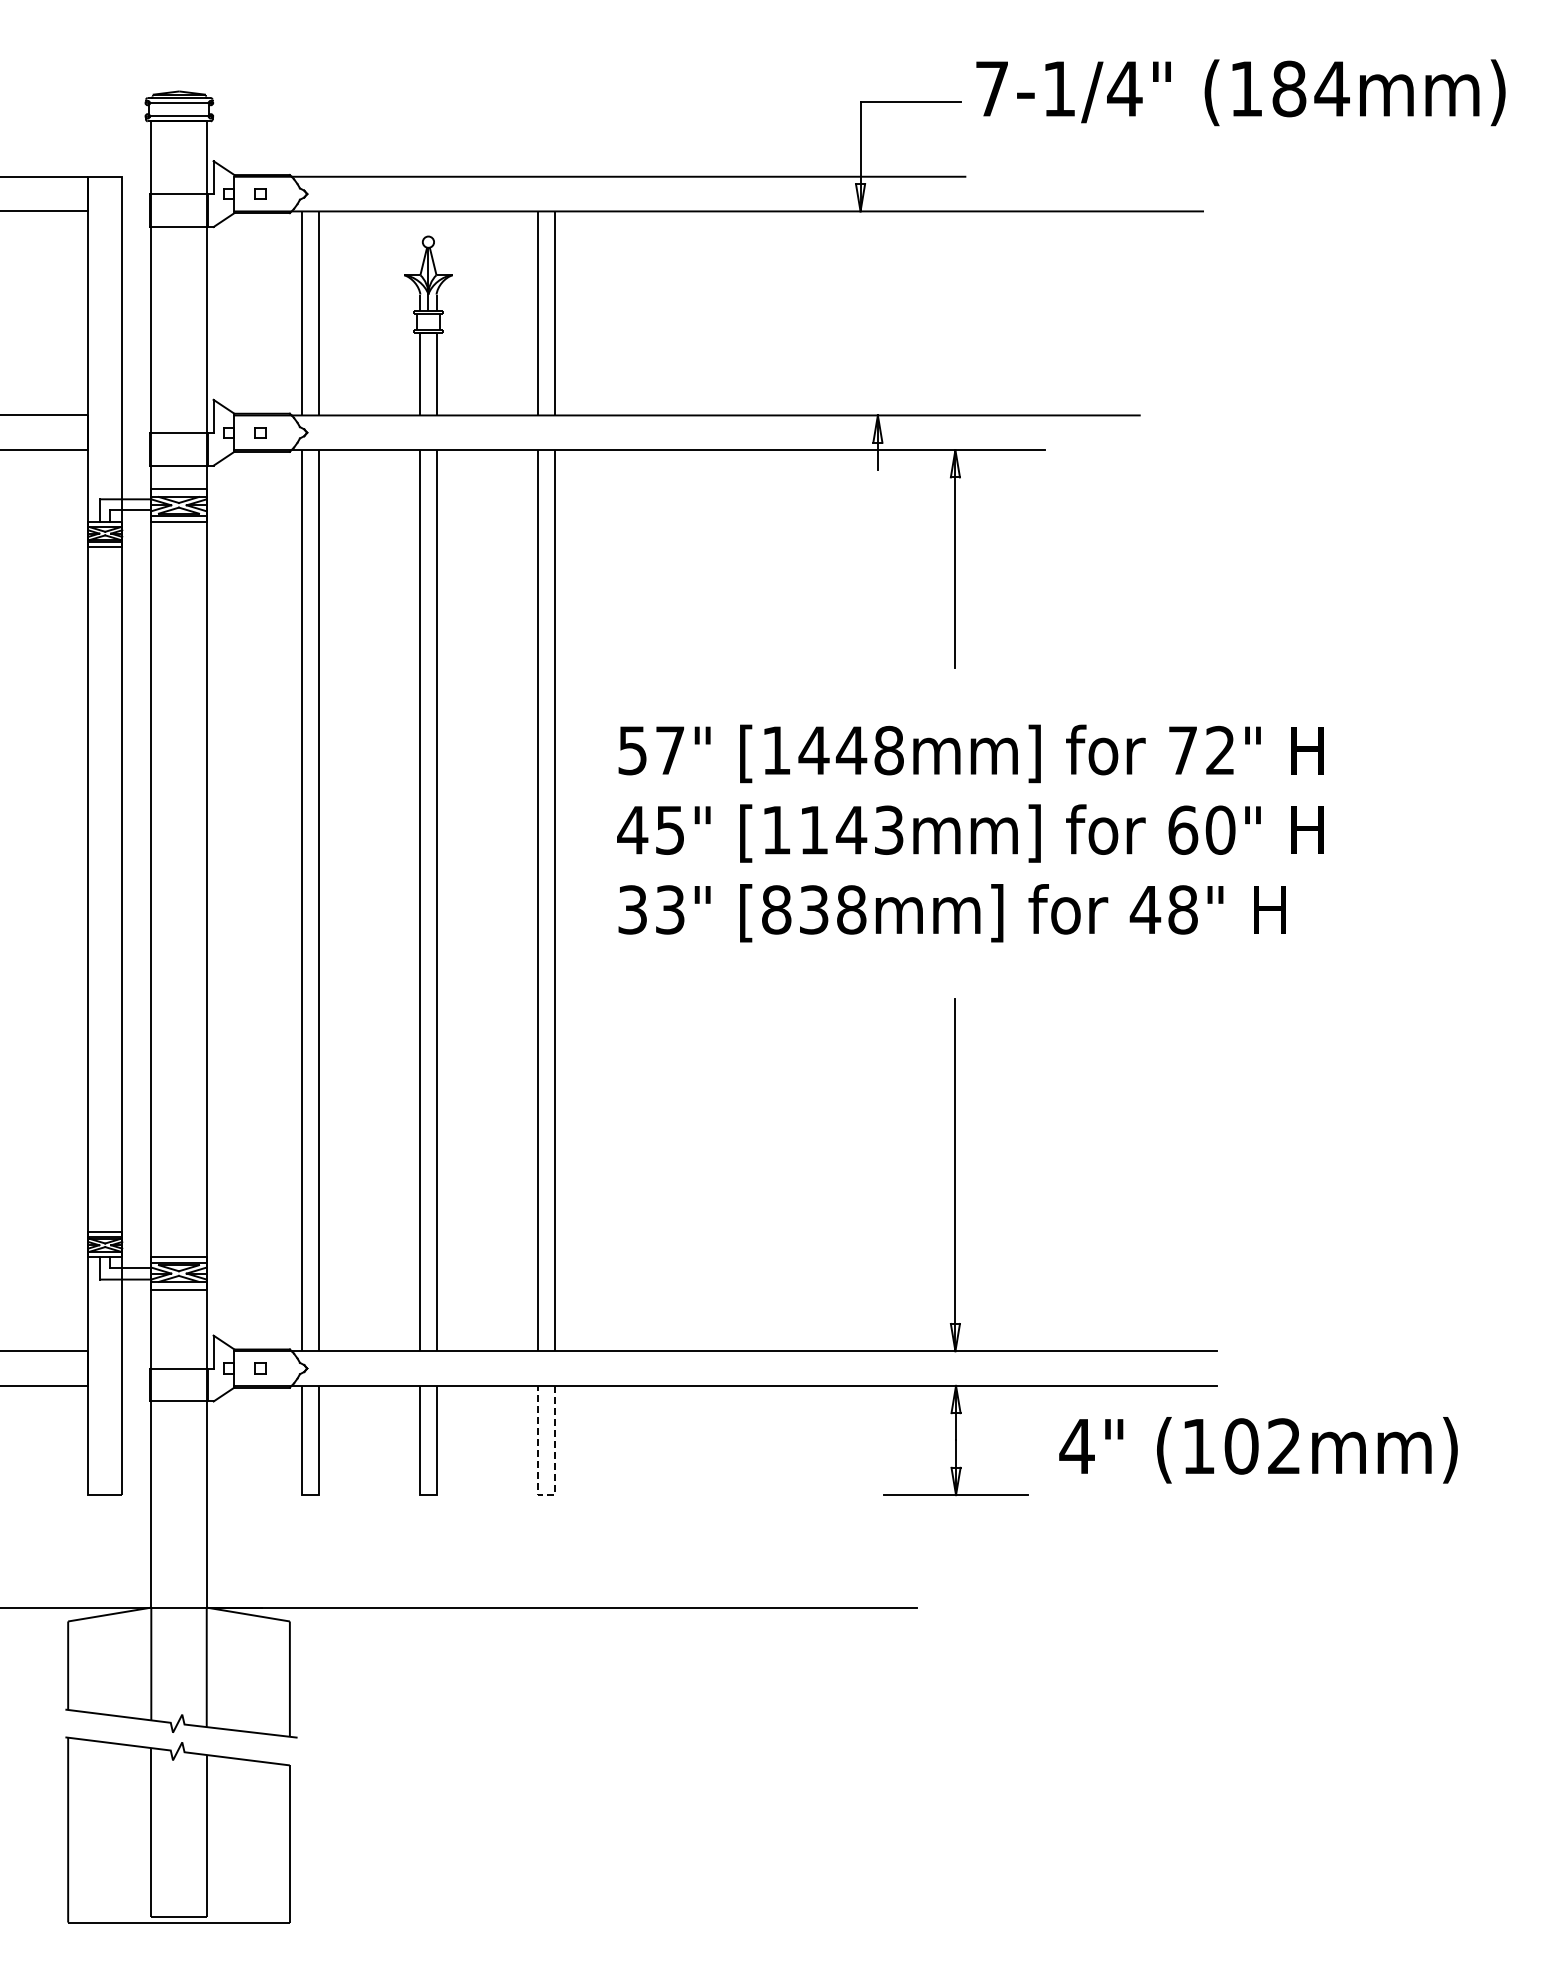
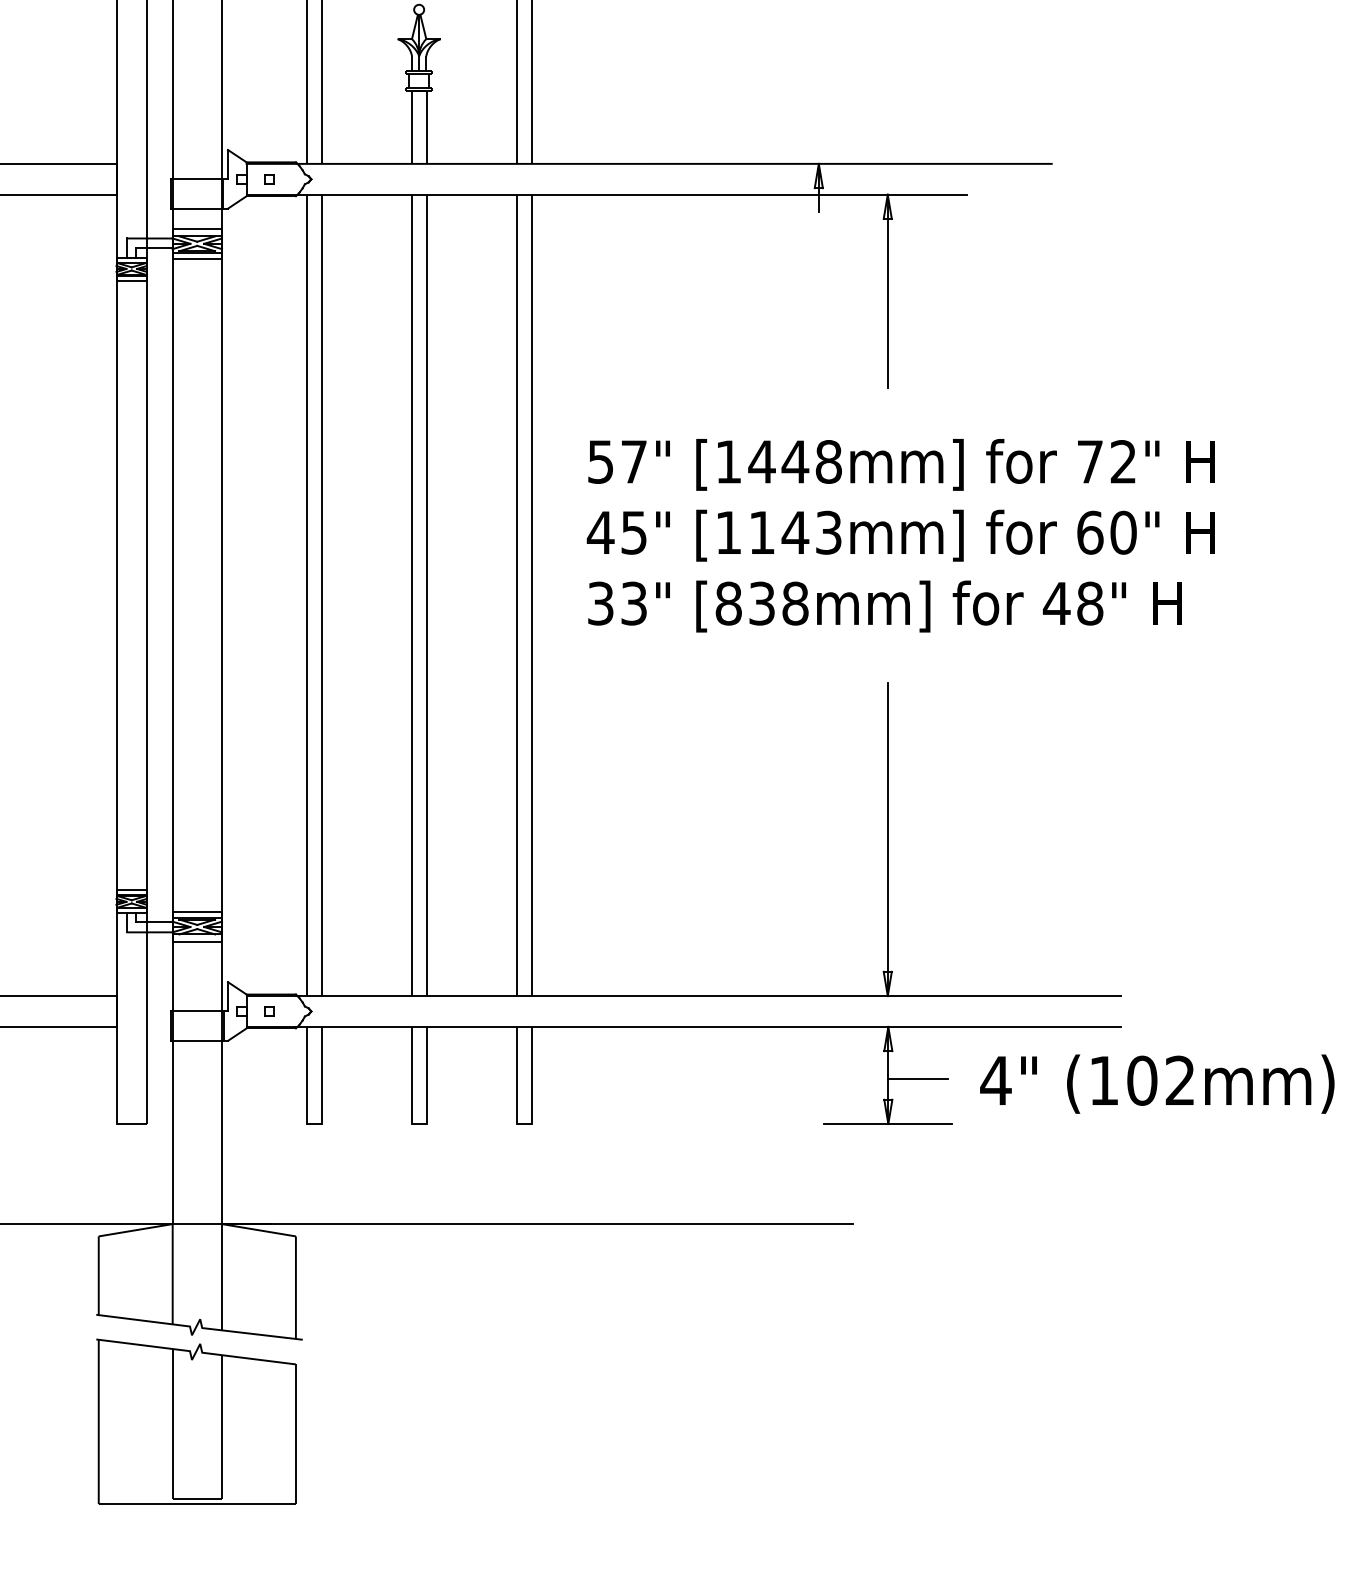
line: (989, 1444) -> (918, 1079), added
line: (546, 1495) -> (524, 1124), dashed -> solid

